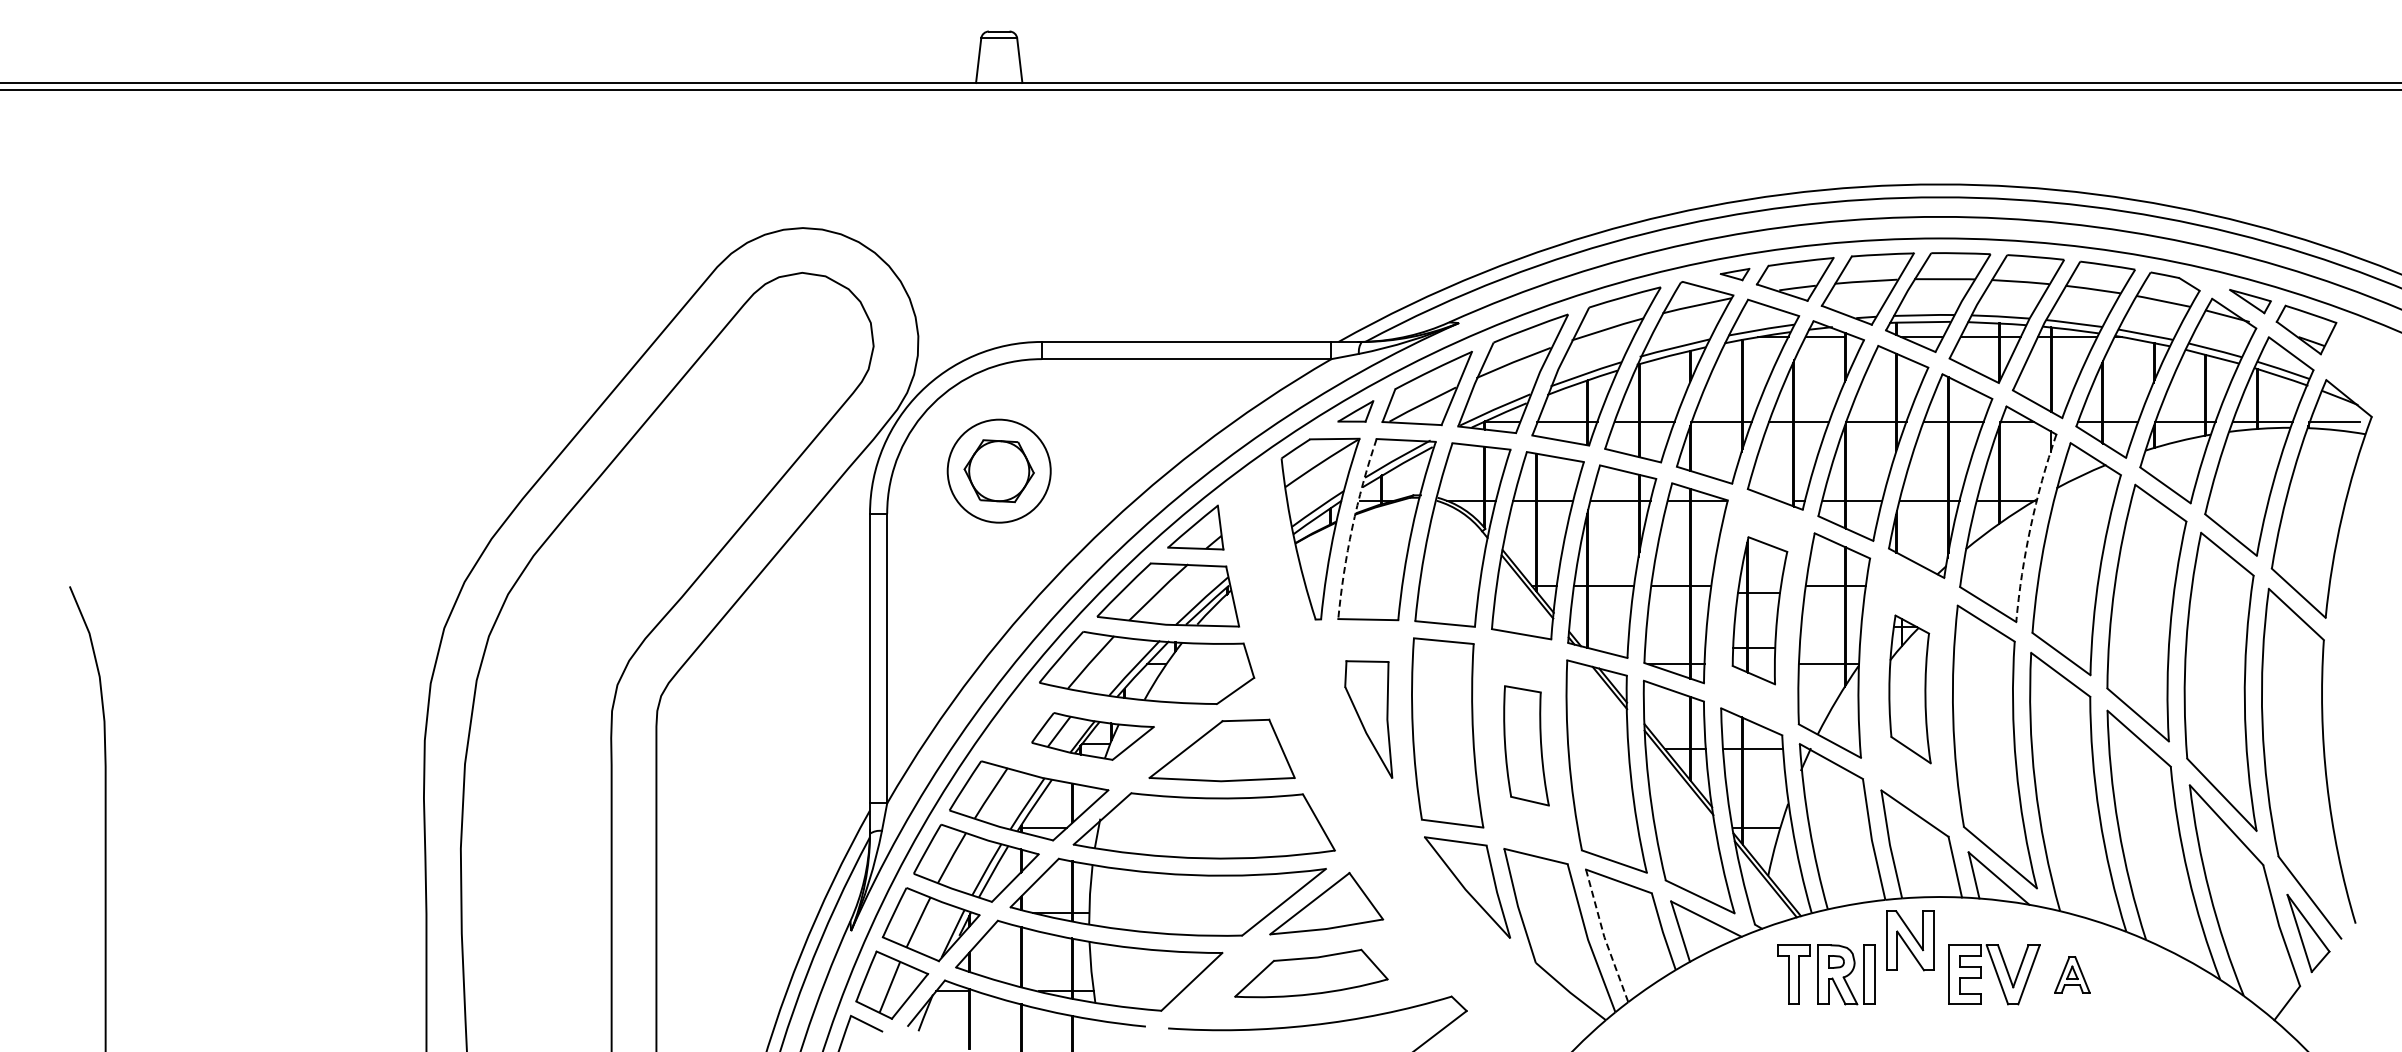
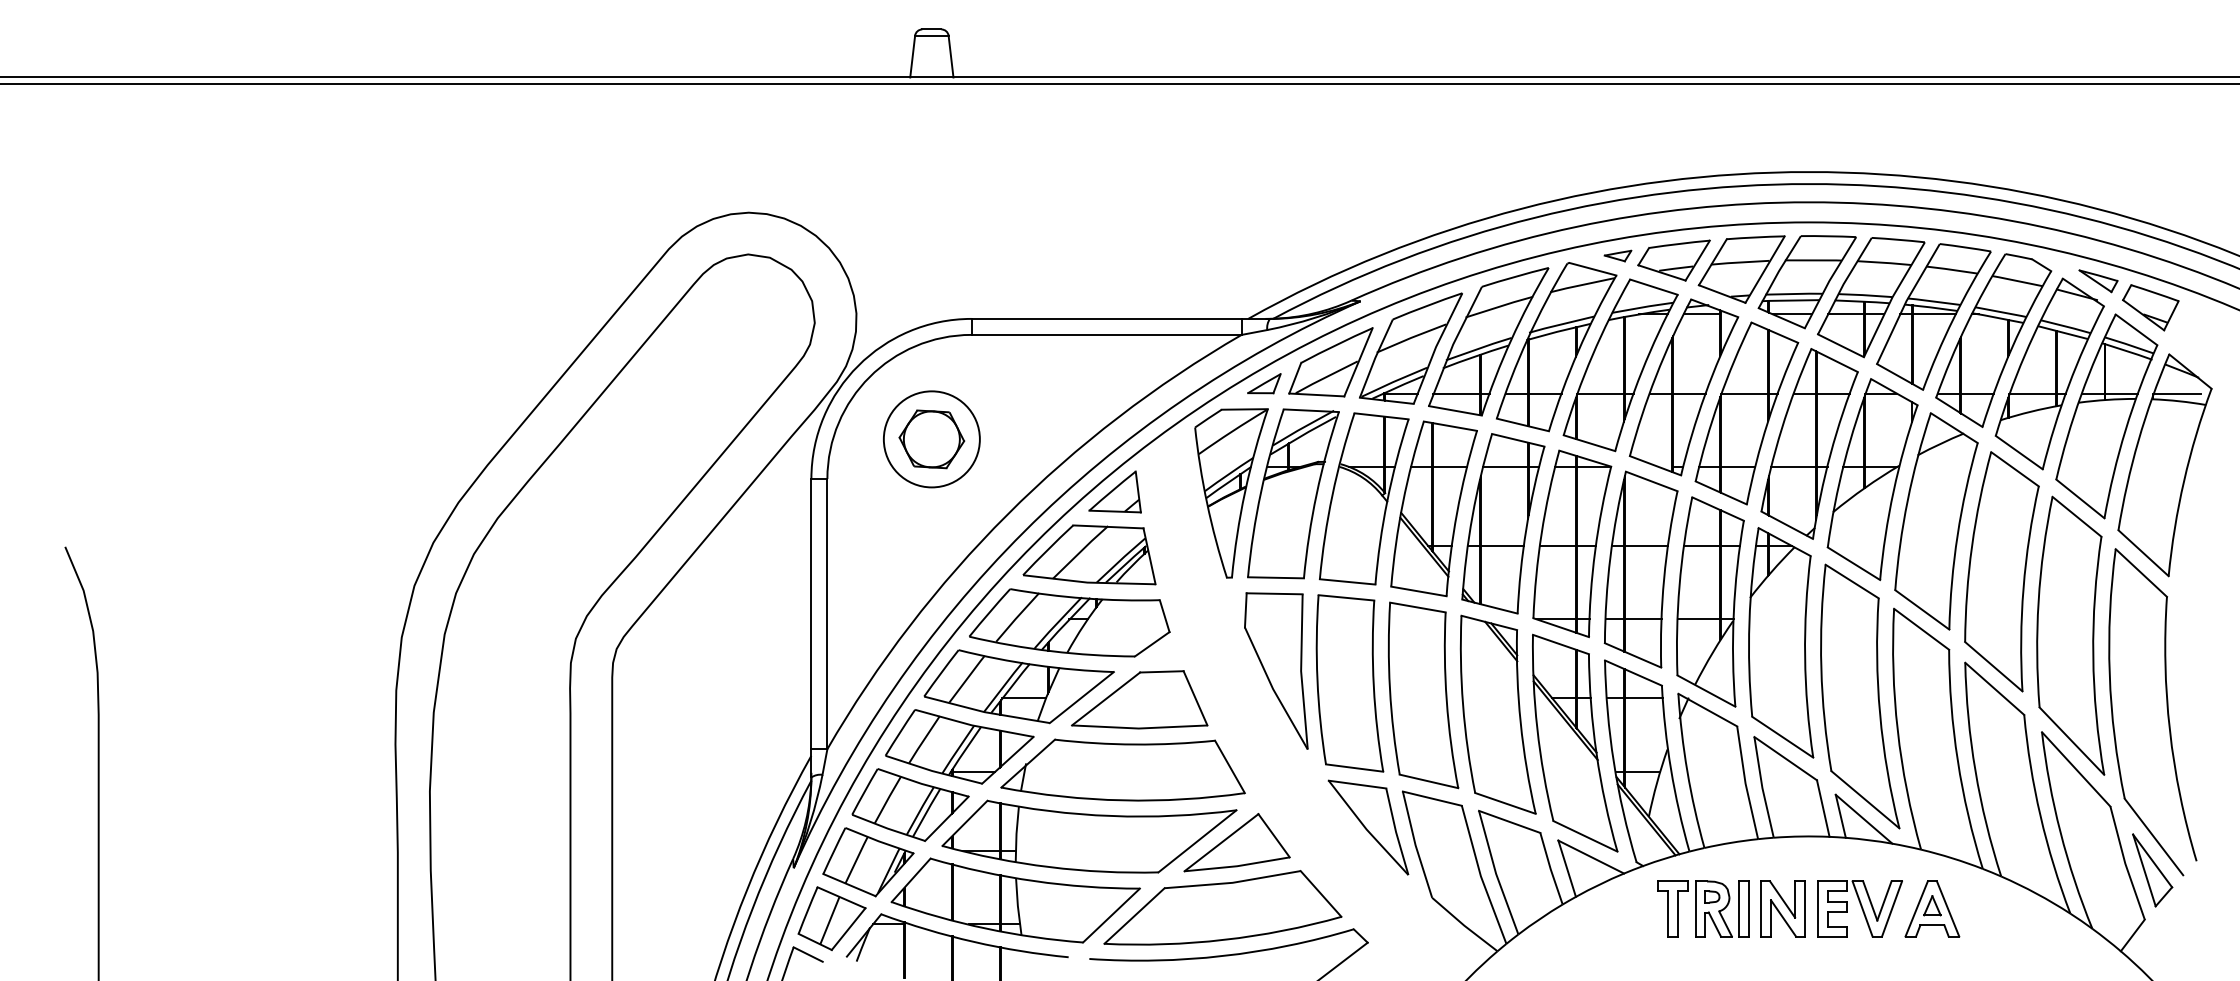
arc: (1352, 527) -> (1261, 491), dashed -> solid
arc: (2030, 527) -> (1893, 491), dashed -> solid
part: (1759, 610) -> (1640, 569), size x1.43
part: (1909, 689) -> (1780, 642), size x1.67
part: (1368, 719) -> (1276, 670), size x1.43
part: (1092, 736) -> (1018, 686), size x1.67
part: (1526, 745) -> (1423, 695), size x1.67
line: (1604, 937) -> (1496, 874), dashed -> solid
part: (1910, 940) -> (1783, 908), moved
part: (1311, 973) -> (1223, 907), size x1.67
part: (2072, 974) -> (1932, 908), size x1.67

